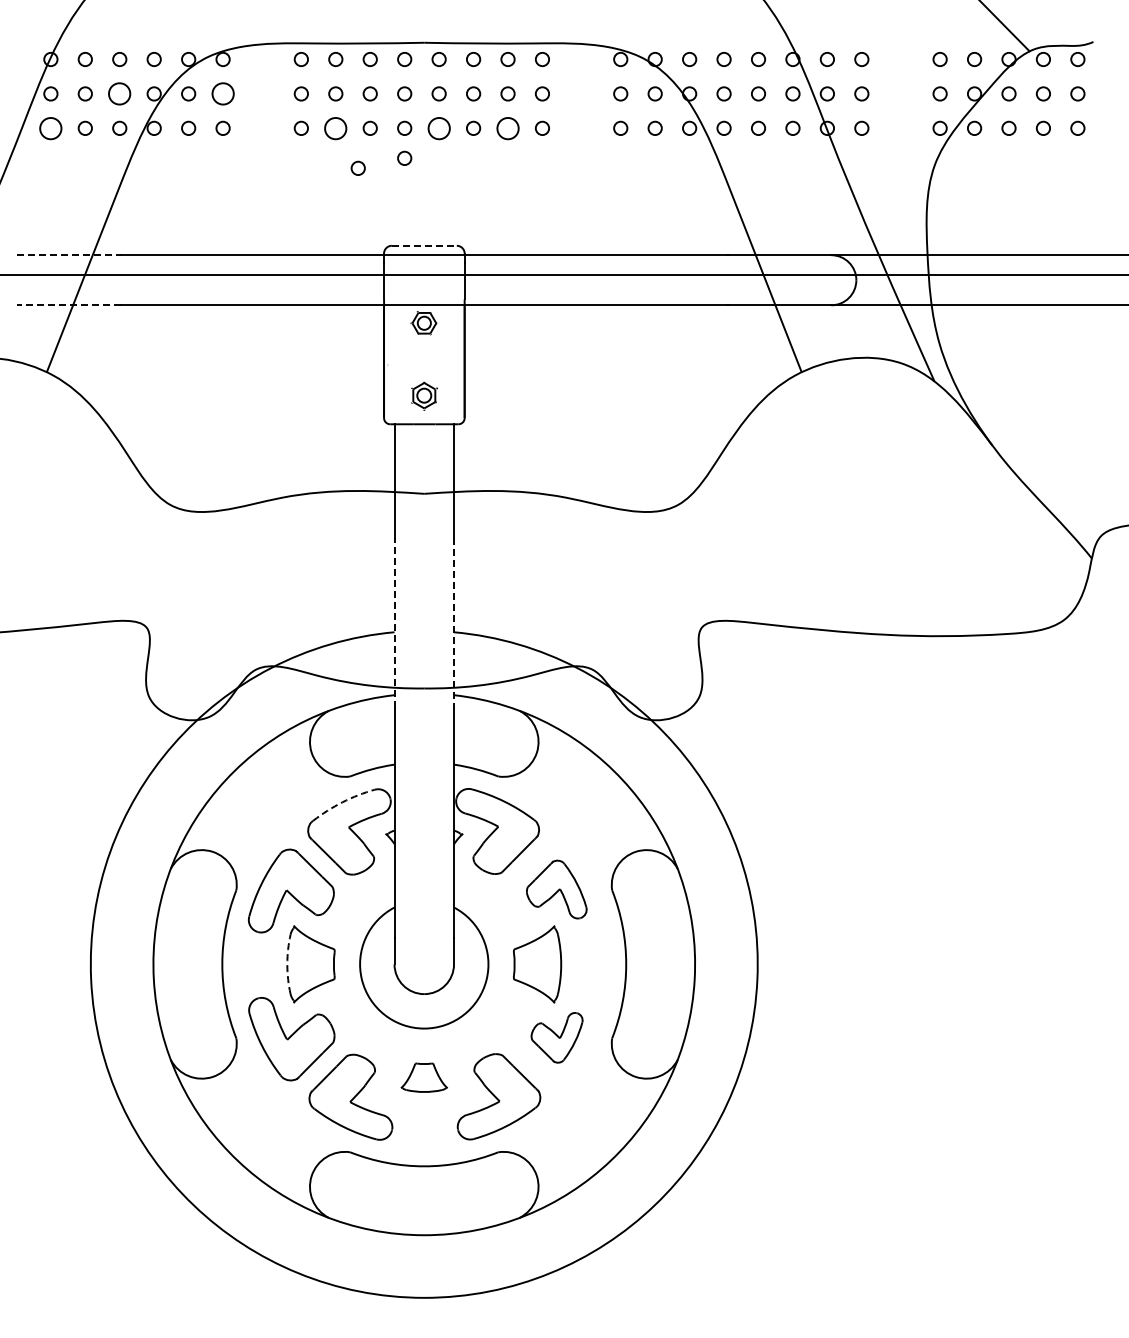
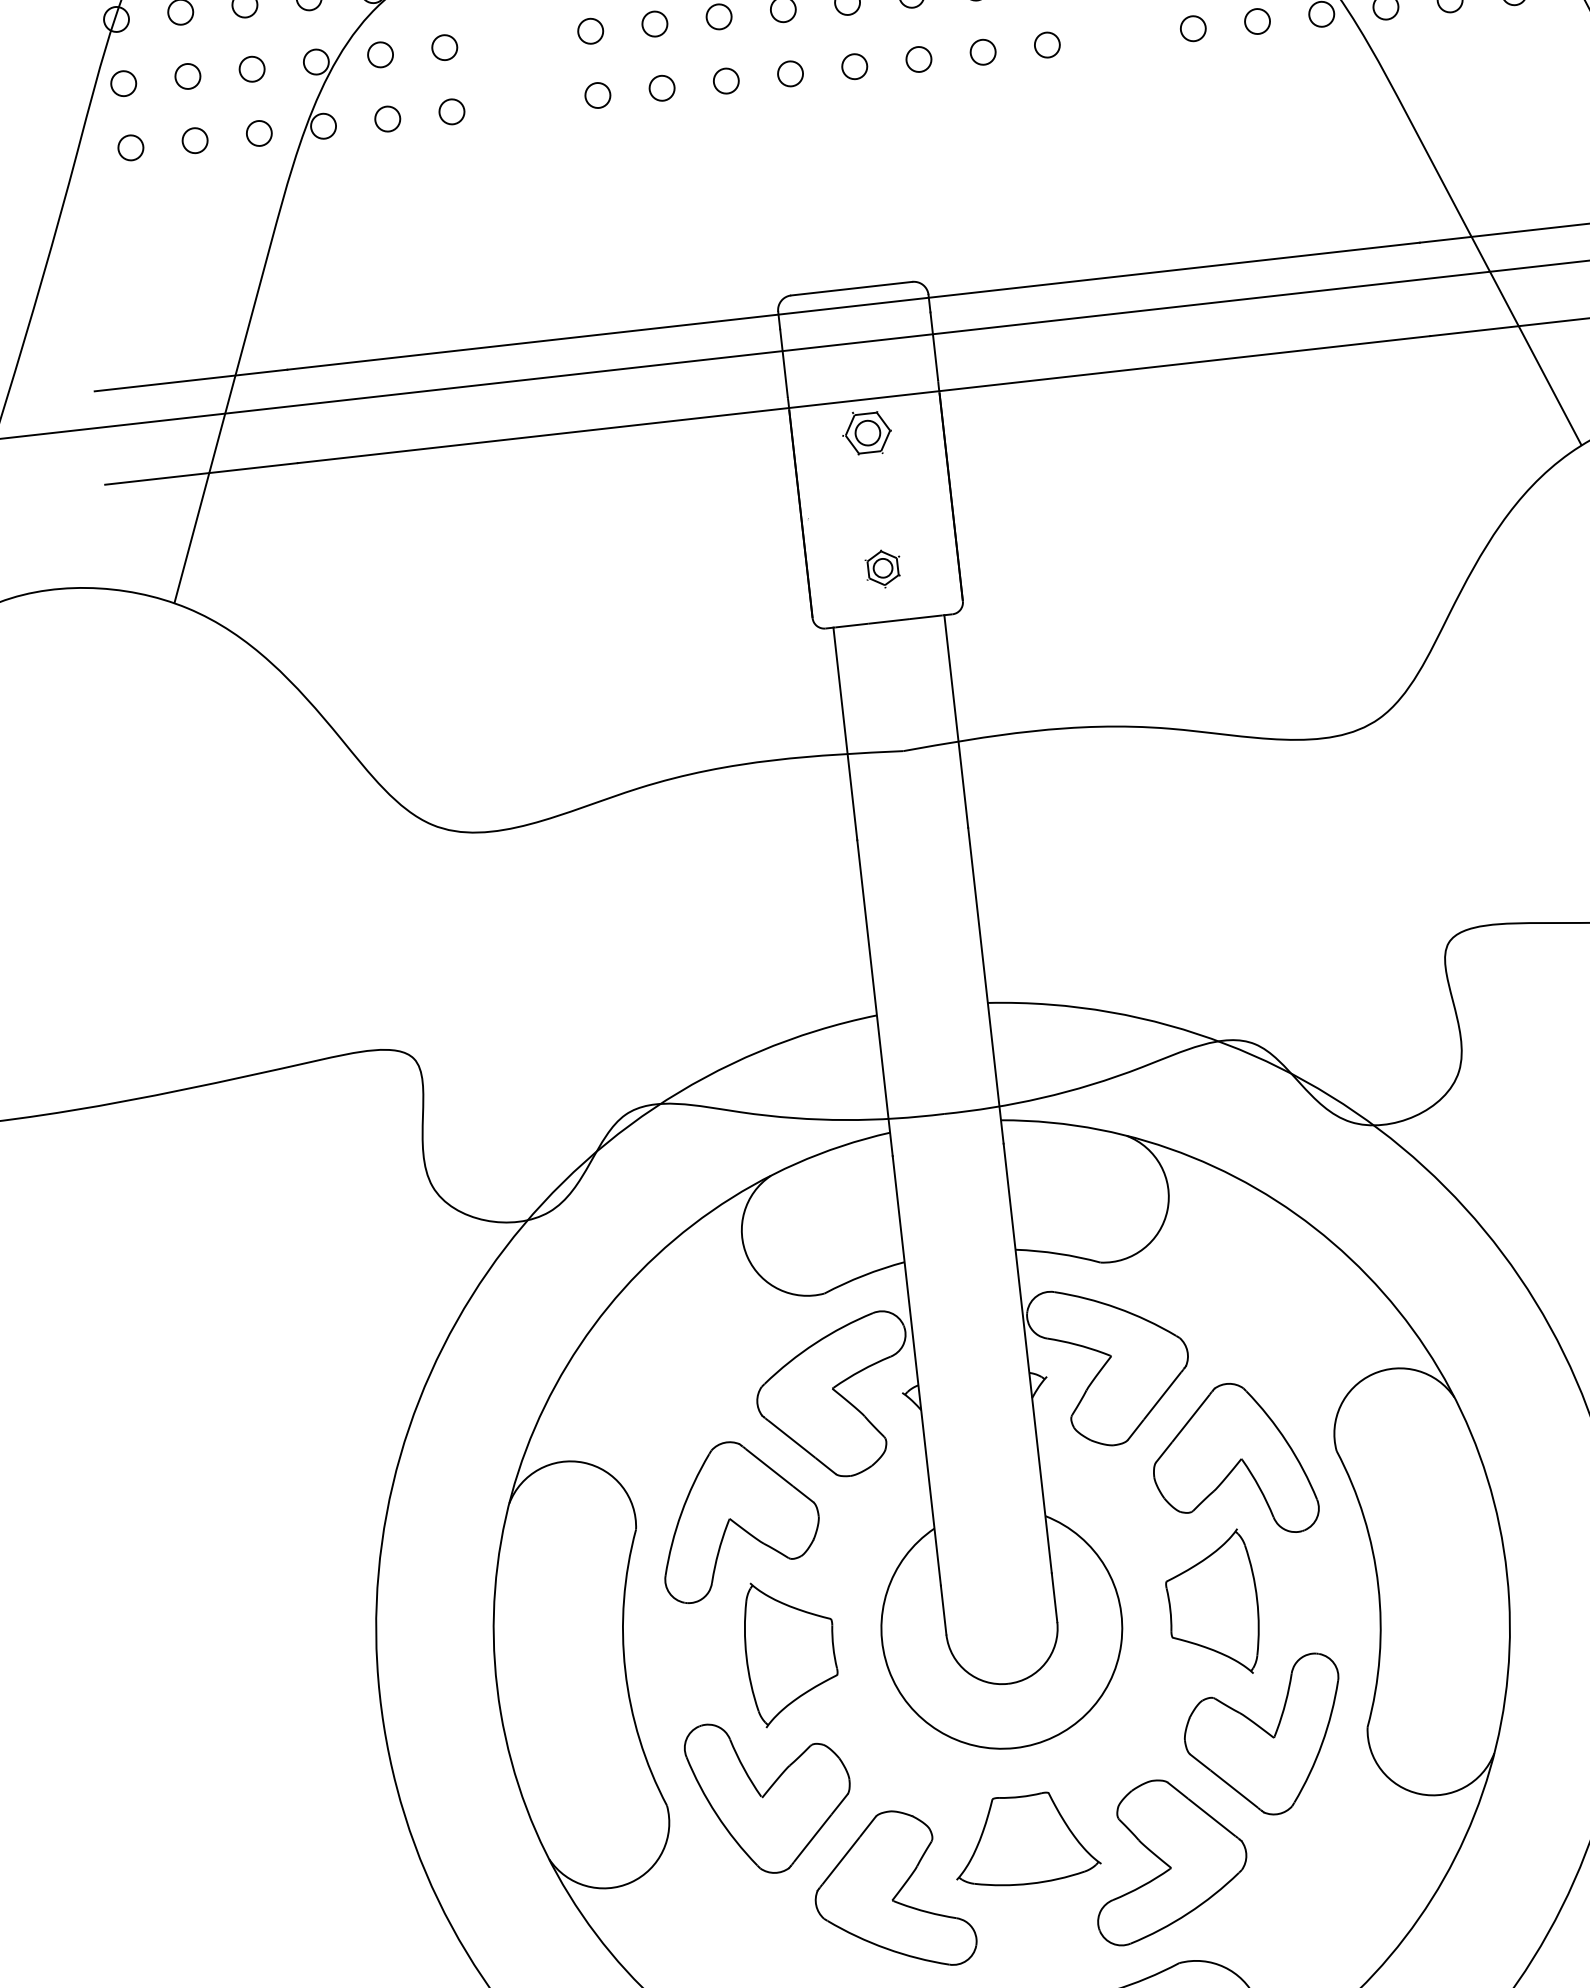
circle: (119, 93) -> (251, 68), size x0.62
circle: (222, 93) -> (443, 46), size x0.62
circle: (50, 127) -> (129, 146), size x0.62
circle: (335, 127) -> (661, 86), size x0.62
circle: (438, 127) -> (853, 65), size x0.62
circle: (507, 127) -> (981, 50), size x0.62
circle: (404, 157) -> (796, 128), removed
circle: (357, 167) -> (710, 156), removed
line: (424, 245) -> (851, 288), dashed -> solid
line: (68, 255) -> (190, 381), dashed -> solid
line: (68, 305) -> (200, 474), dashed -> solid
part: (424, 395) -> (883, 567), size x0.71
line: (394, 623) -> (875, 999), dashed -> solid
line: (454, 623) -> (986, 986), dashed -> solid
arc: (342, 802) -> (815, 1343), dashed -> solid
part: (556, 889) -> (1232, 1461), size x1.43
arc: (287, 964) -> (746, 1657), dashed -> solid
part: (556, 1037) -> (1263, 1737), size x1.67
part: (424, 1077) -> (1025, 1839), size x1.67

